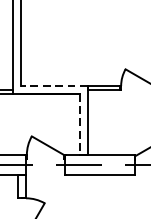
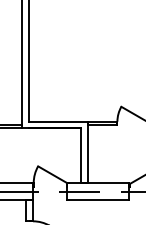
line: (54, 85) -> (58, 121), dashed -> solid
line: (80, 125) -> (81, 156), dashed -> solid

